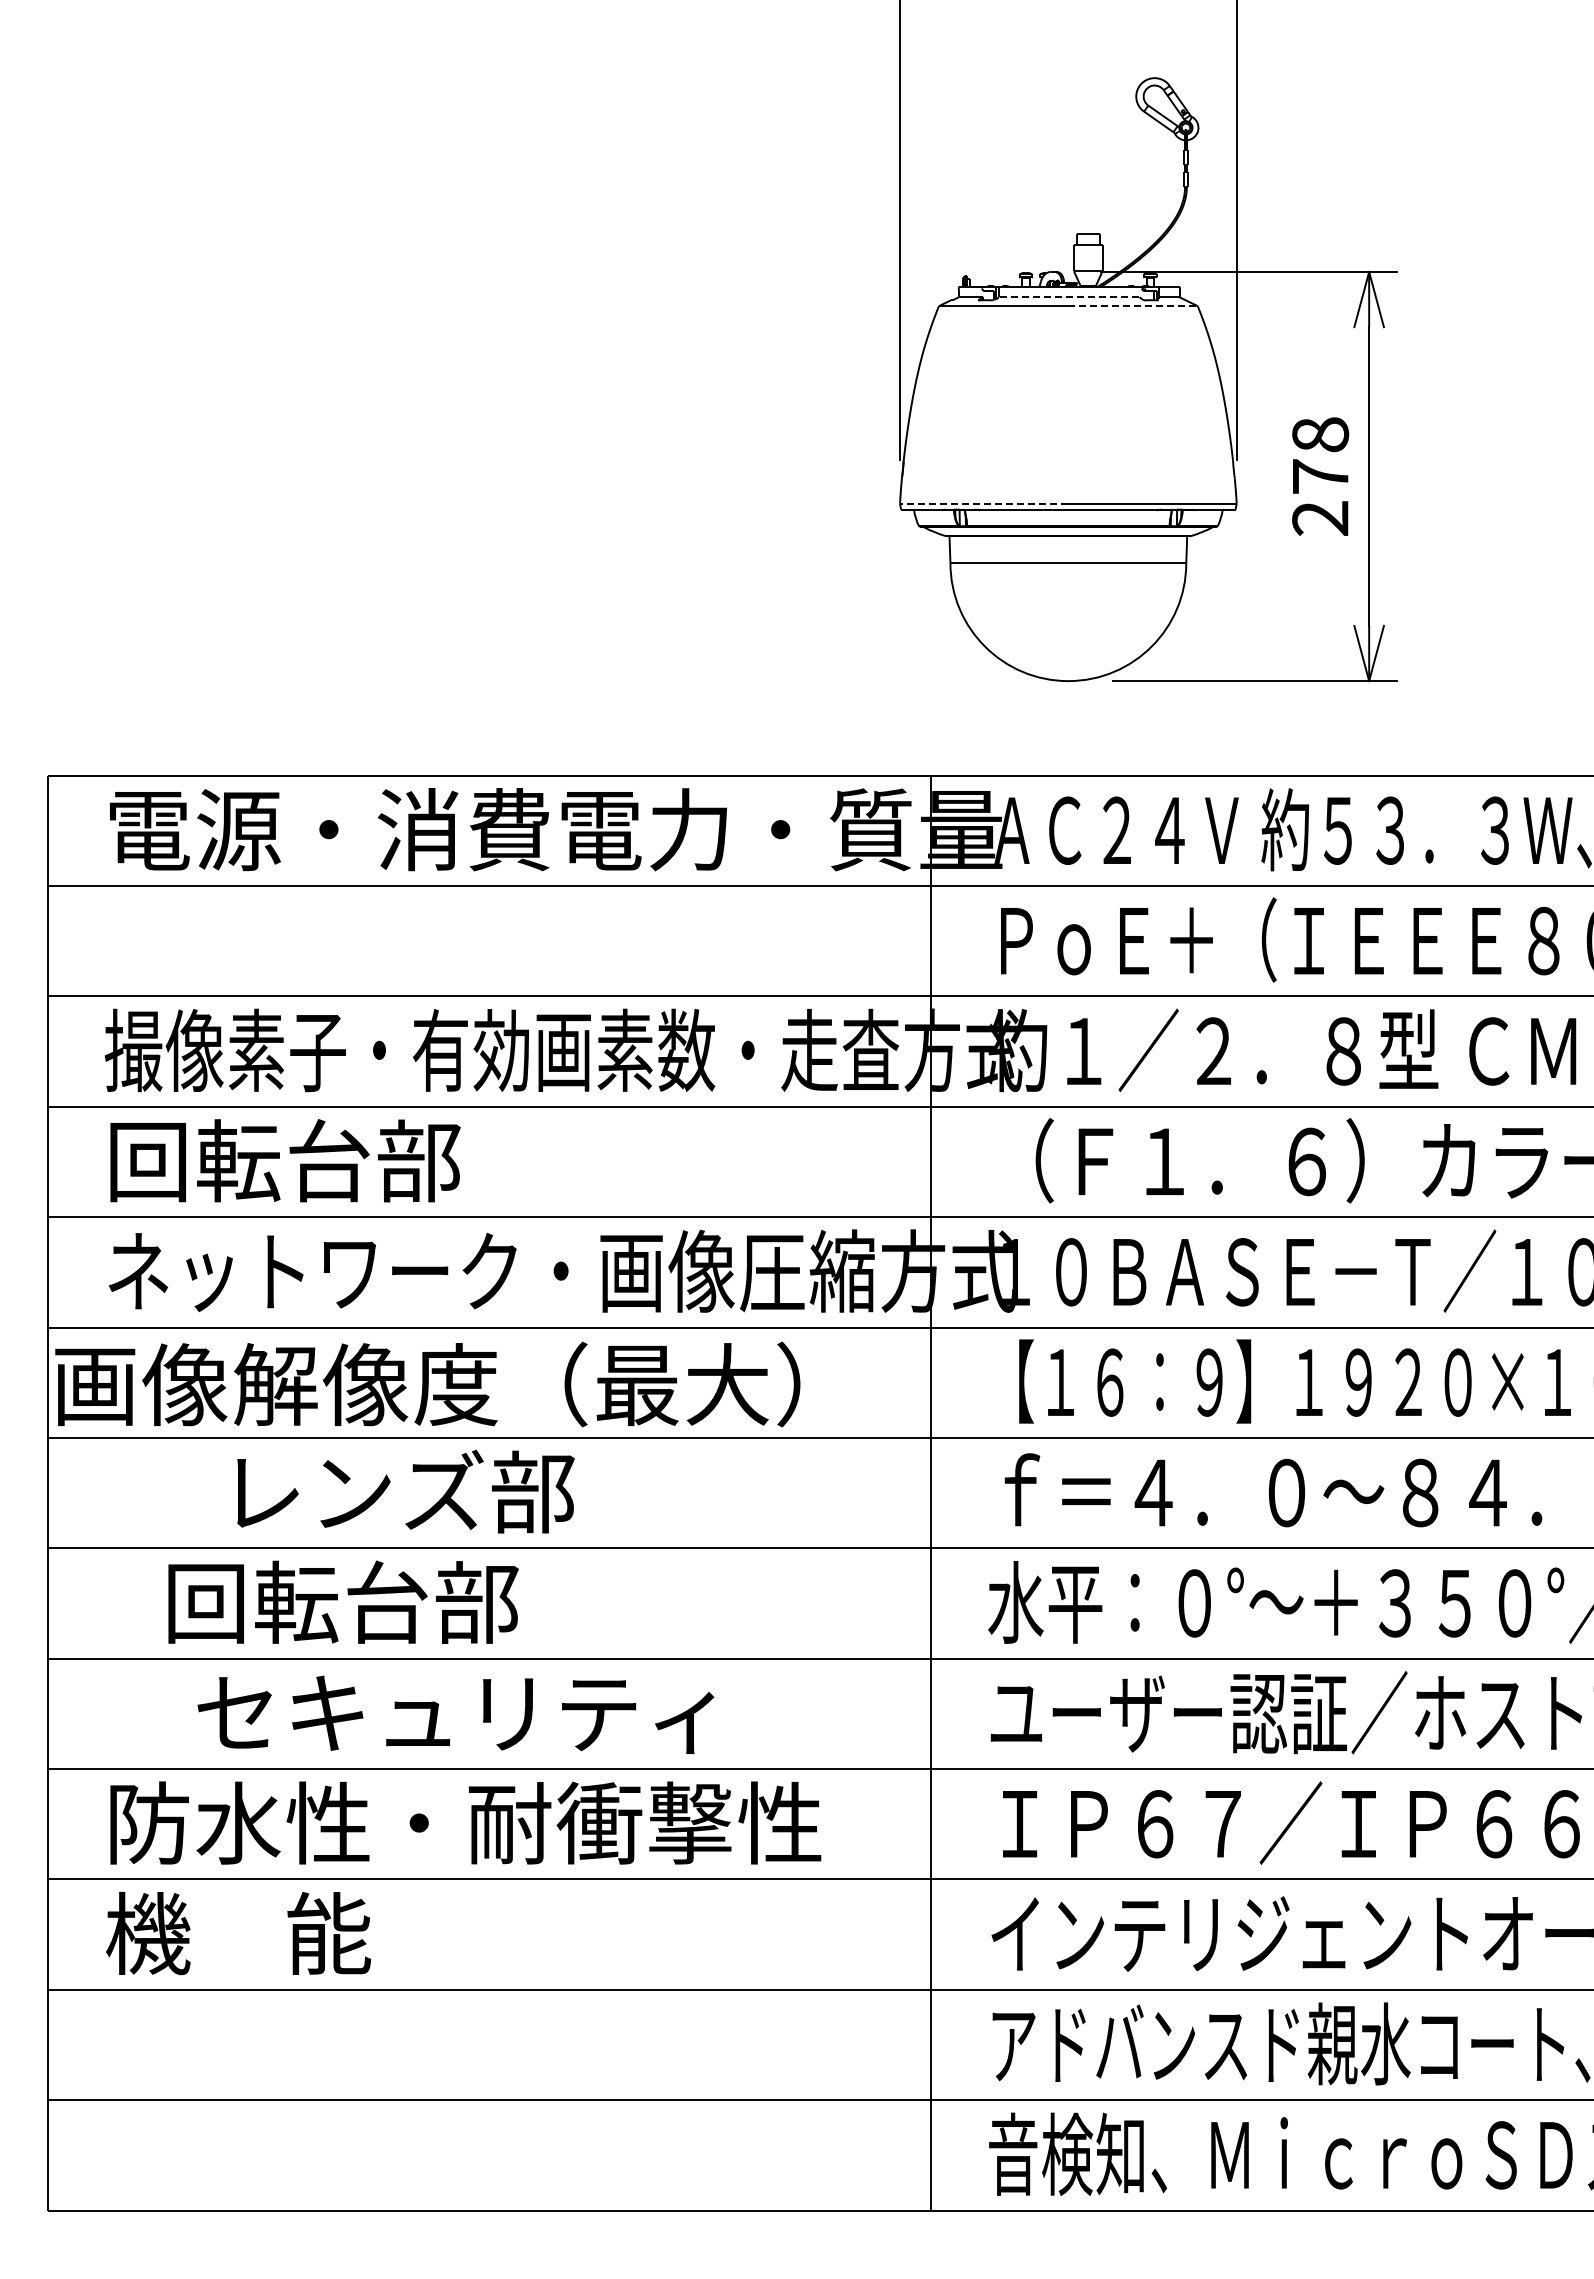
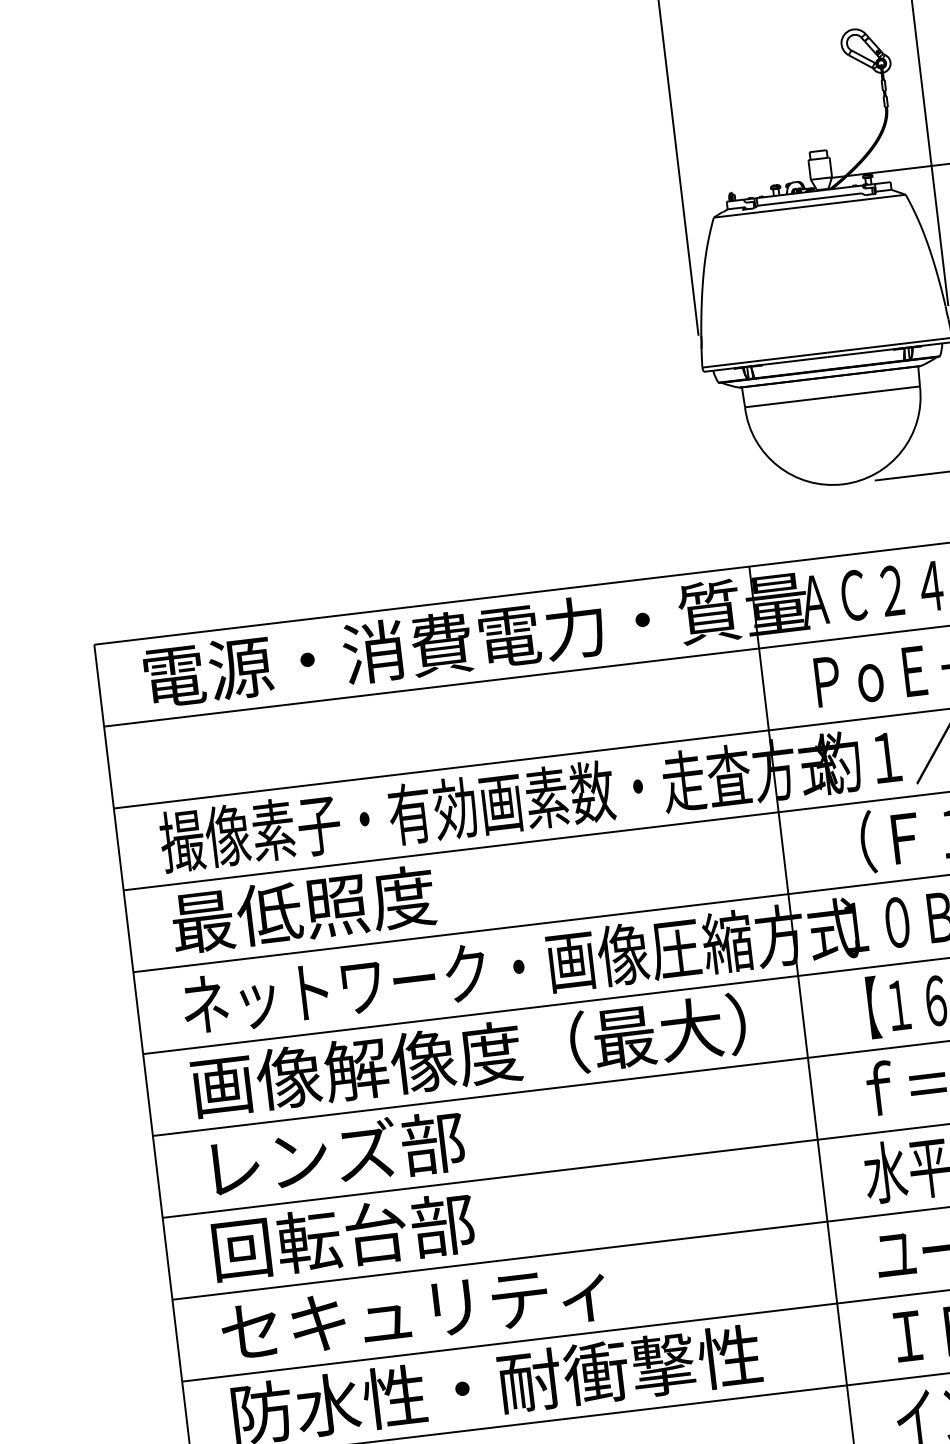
line: (1068, 297) -> (809, 199), dashed -> solid
line: (1133, 306) -> (858, 200), dashed -> solid
line: (983, 503) -> (764, 360), dashed -> solid
text: (283, 1160) -> (303, 909), 回転台部 -> 最低照度
text: (427, 1384) -> (468, 1055), moved
text: (405, 1491) -> (338, 1154), moved
text: (343, 1601) -> (343, 1236), moved
text: (455, 1714) -> (413, 1312), moved

